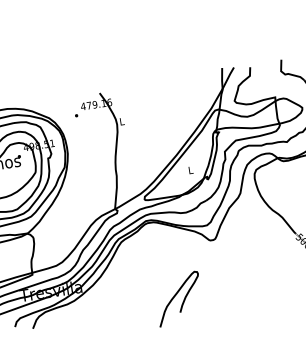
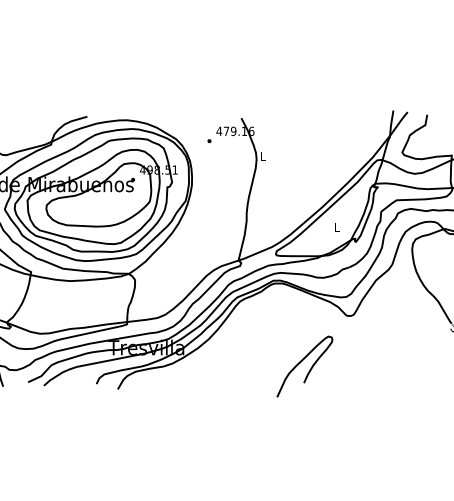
curve: (175, 296) -> (301, 362), moved

